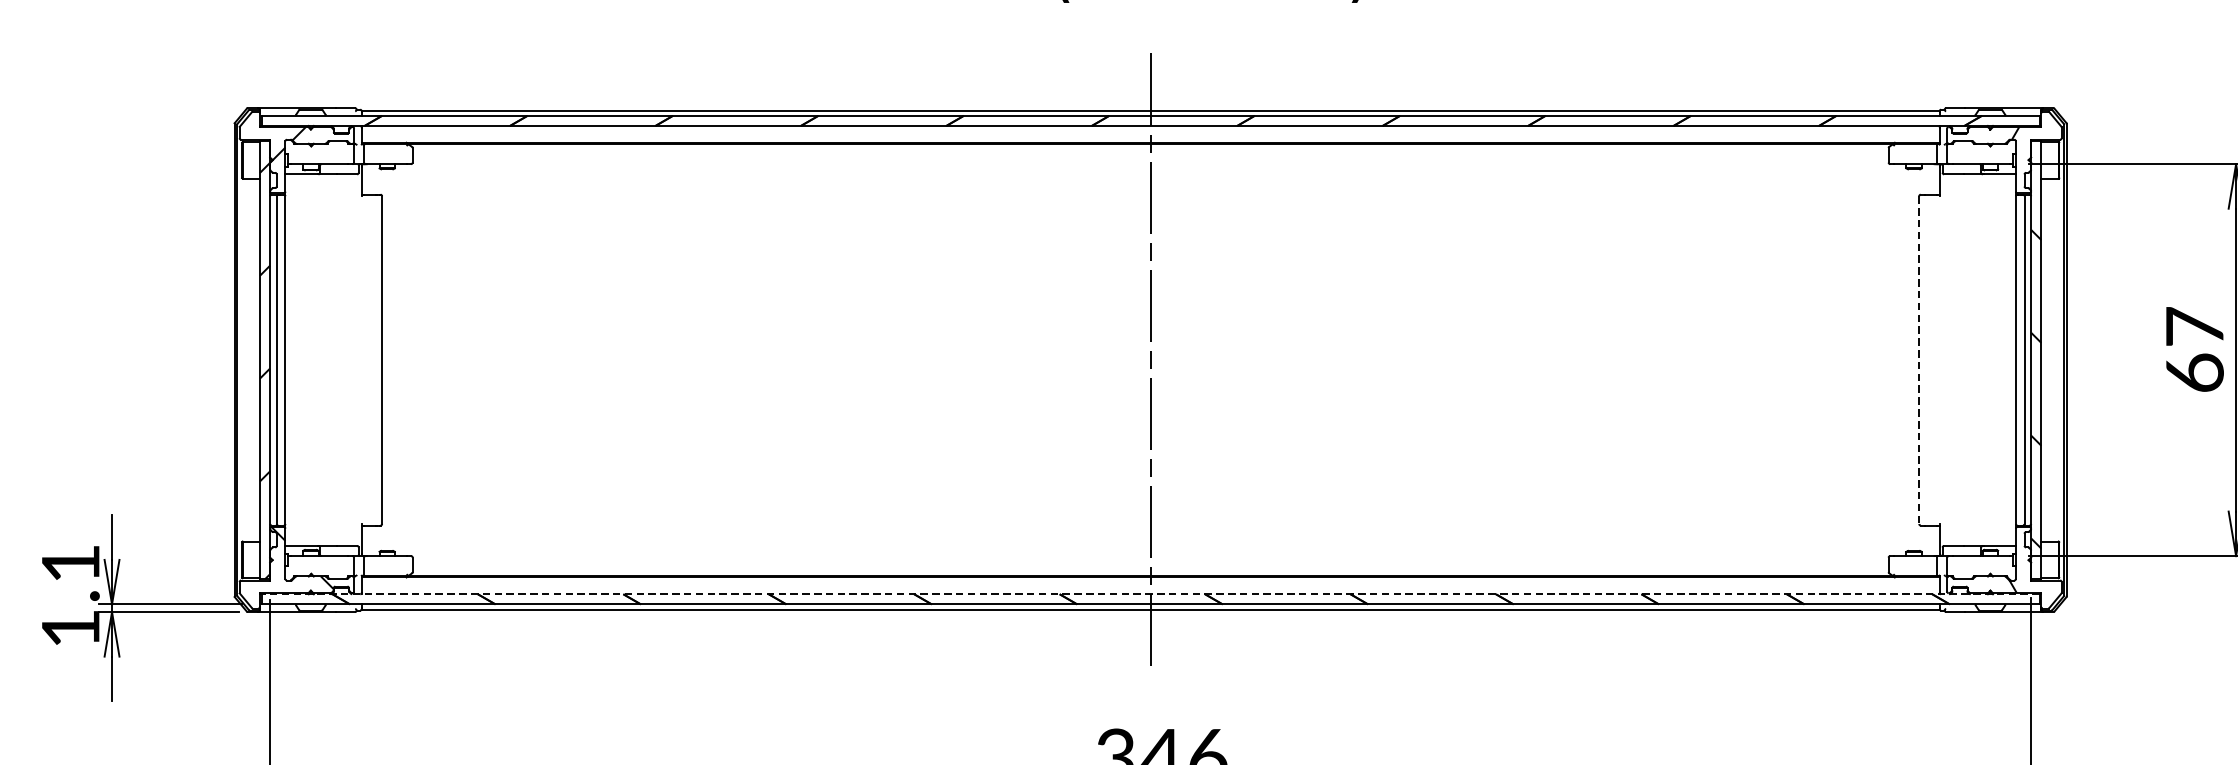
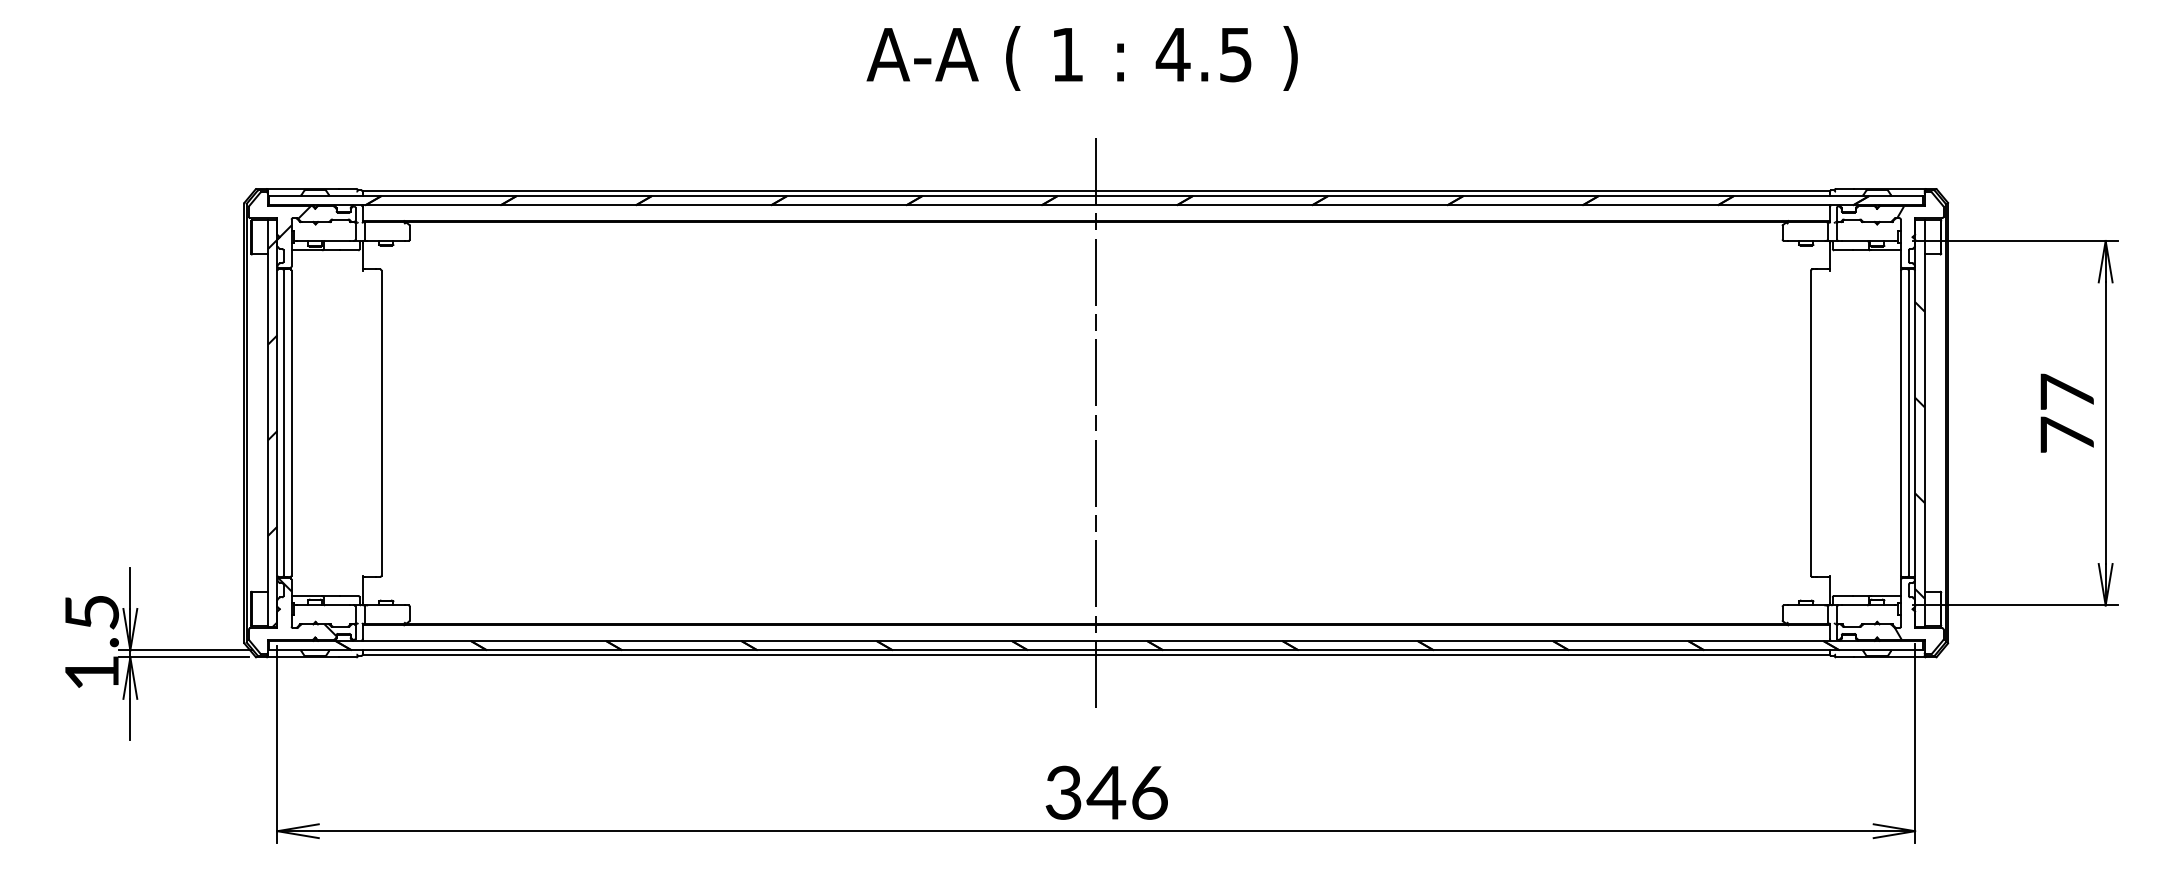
line: (1918, 360) -> (1810, 423), dashed -> solid
text: (2195, 372) -> (2067, 434), 67 -> 77
text: (71, 563) -> (92, 612), 1.1 -> 1.5
line: (1150, 593) -> (1096, 640), dashed -> solid

